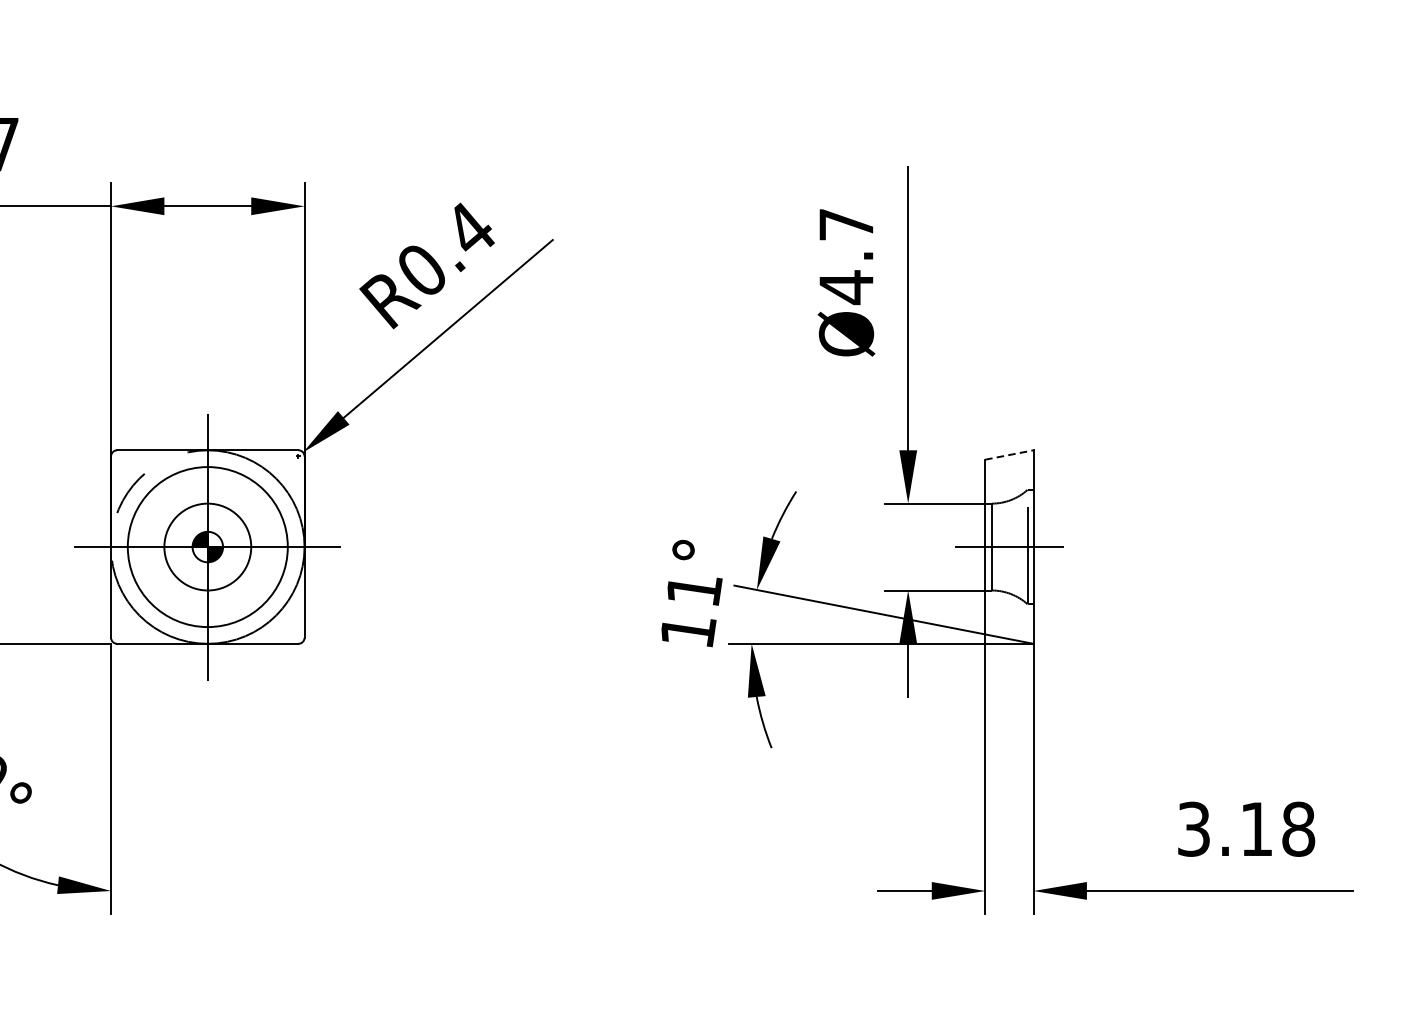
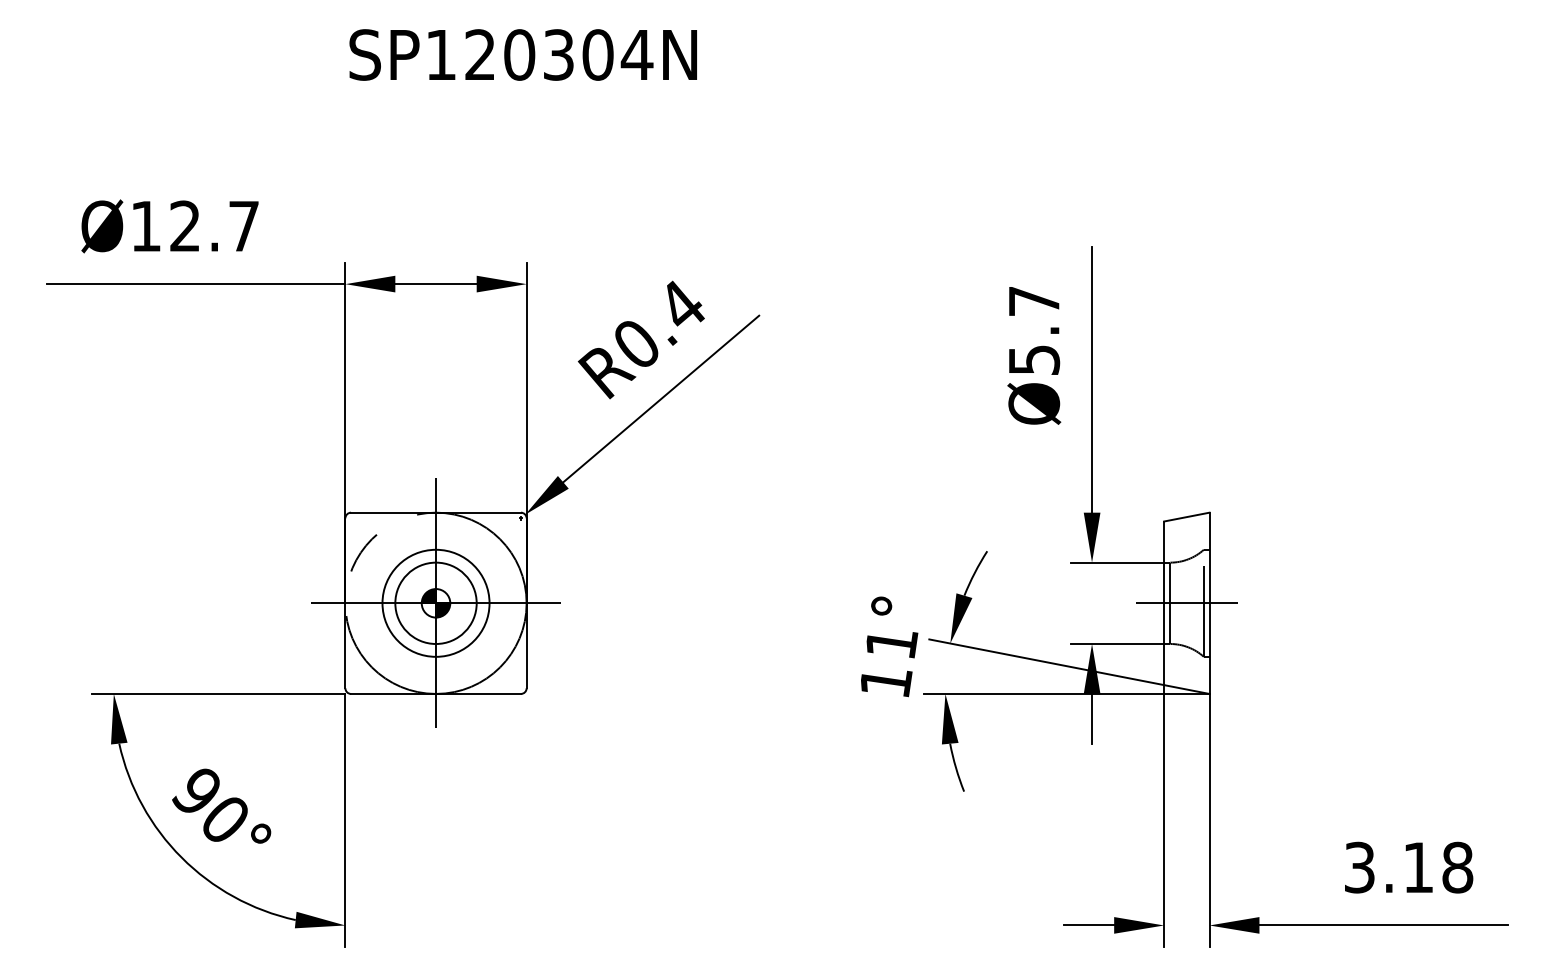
text: (846, 287) -> (1034, 360), Ø4.7 -> Ø5.7
line: (1010, 455) -> (1187, 517), dashed -> solid
circle: (207, 546) -> (435, 602), size x0.71

